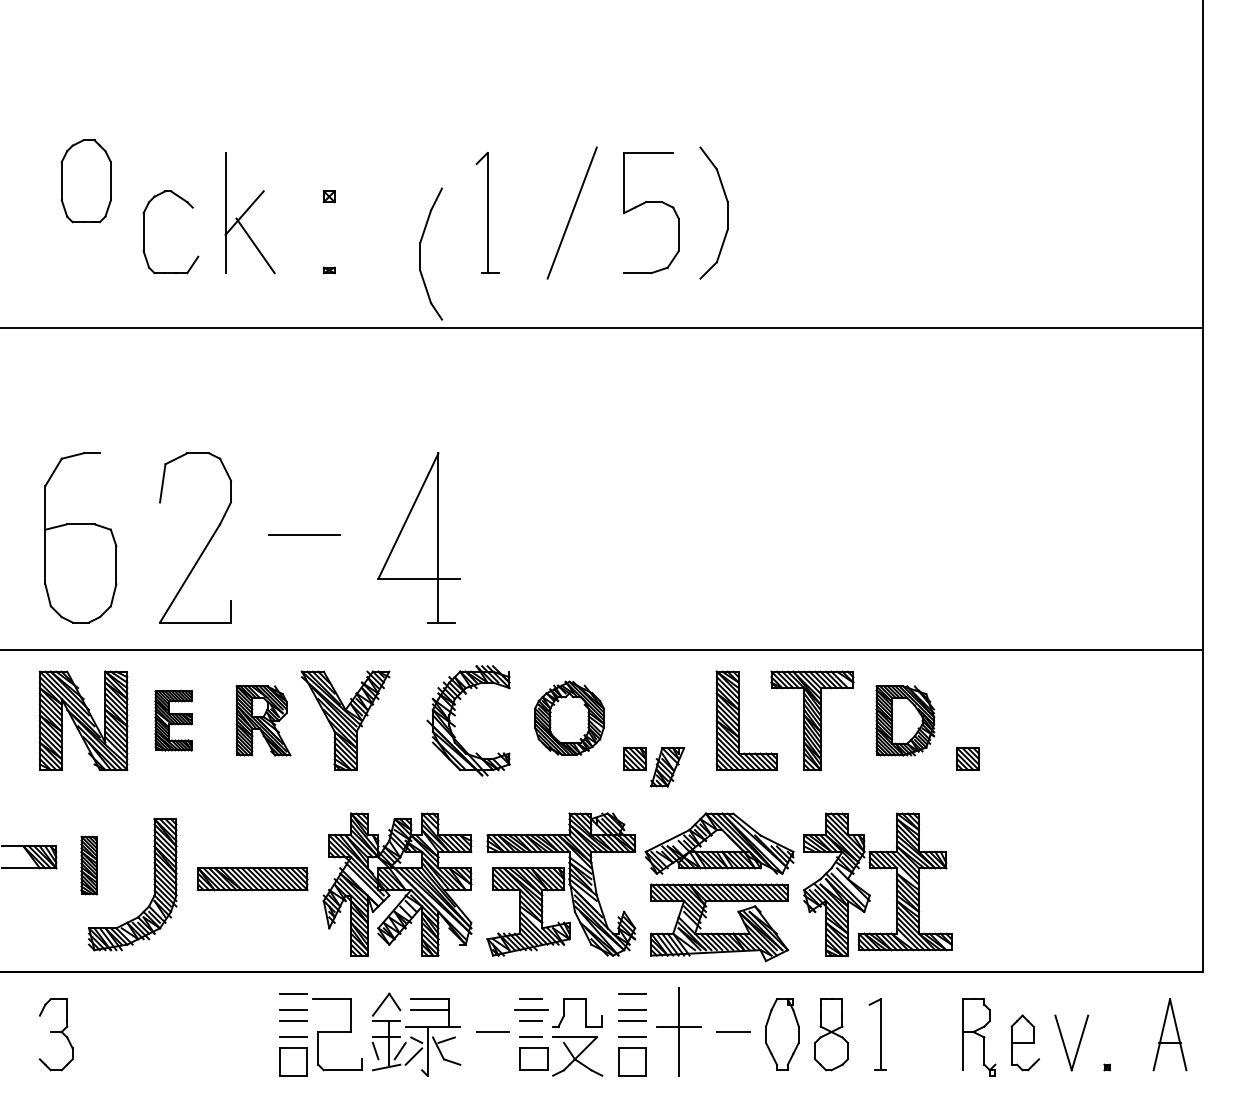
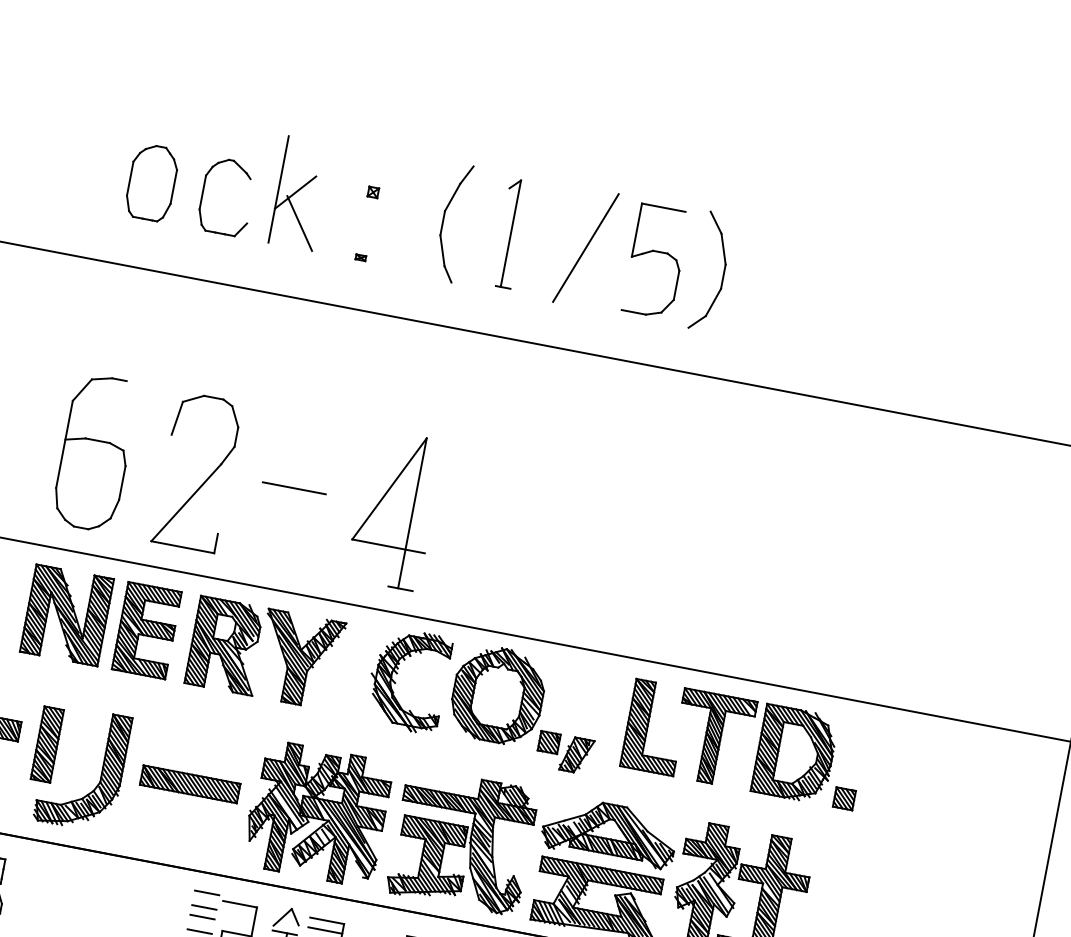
part: (85, 181) -> (151, 182), moved
part: (420, 253) -> (443, 220), moved
part: (569, 718) -> (498, 695), size x1.43
part: (173, 720) -> (146, 630), size x1.67
part: (263, 720) -> (226, 645), size x1.43
part: (905, 720) -> (795, 754), size x1.43
part: (89, 865) -> (47, 744), size x1.43

